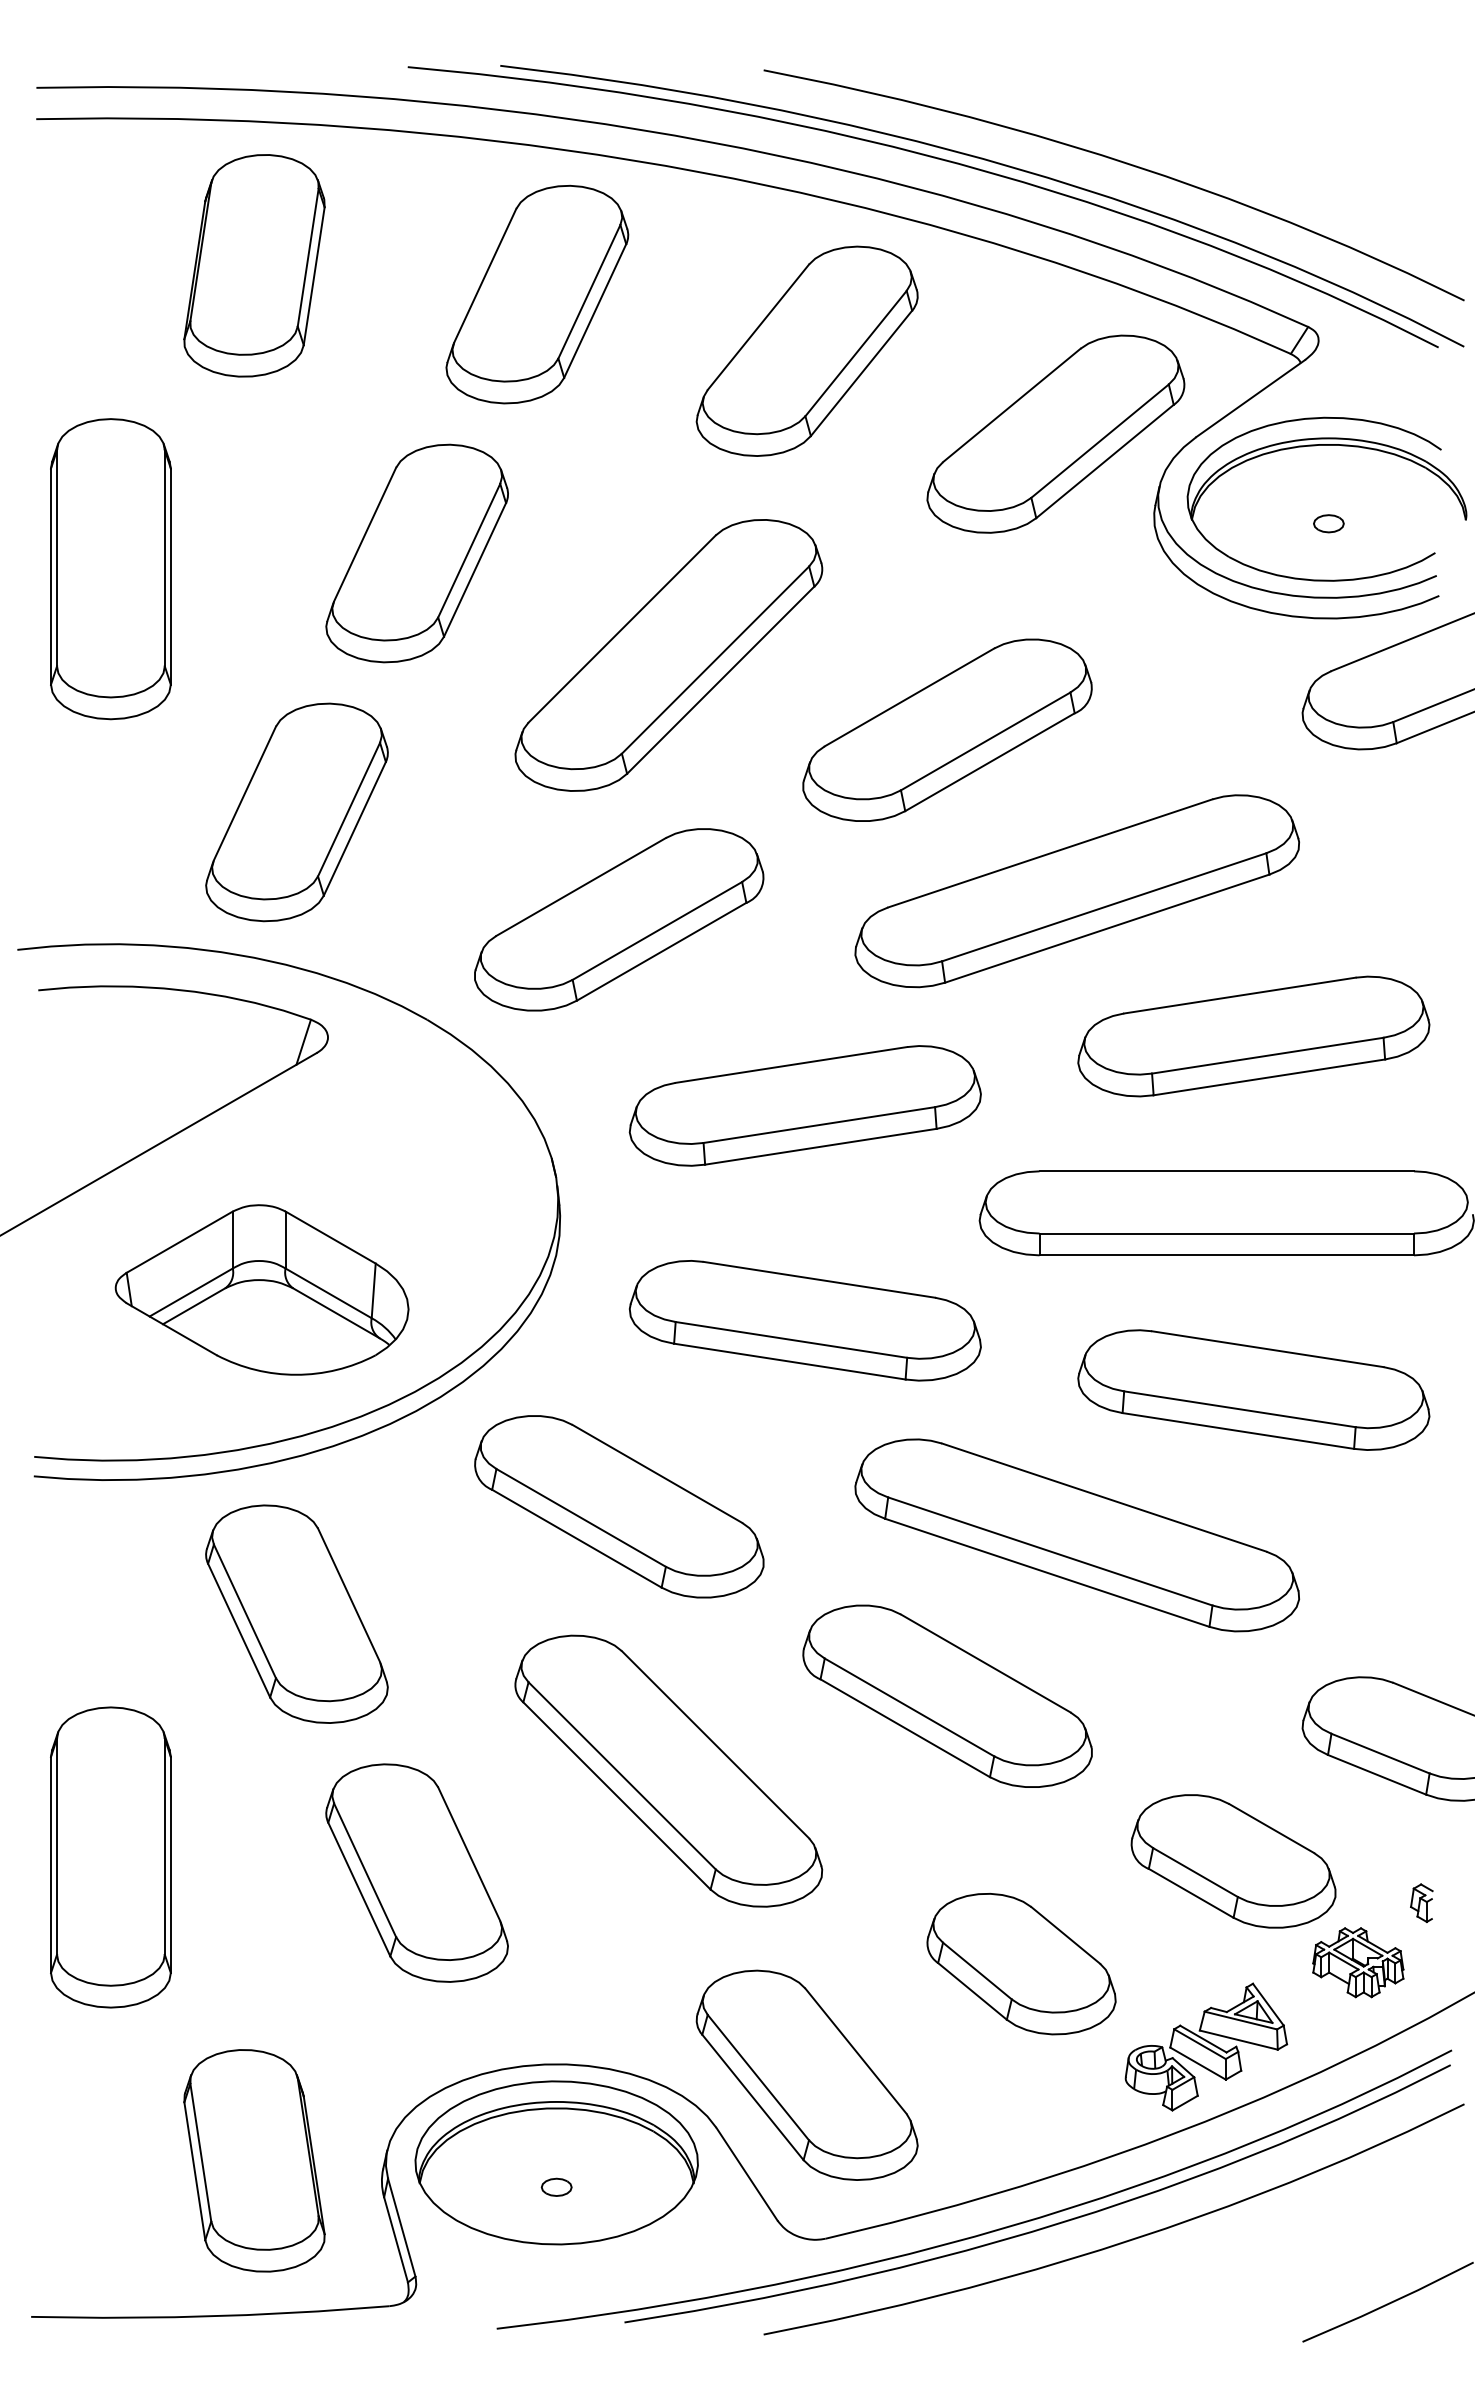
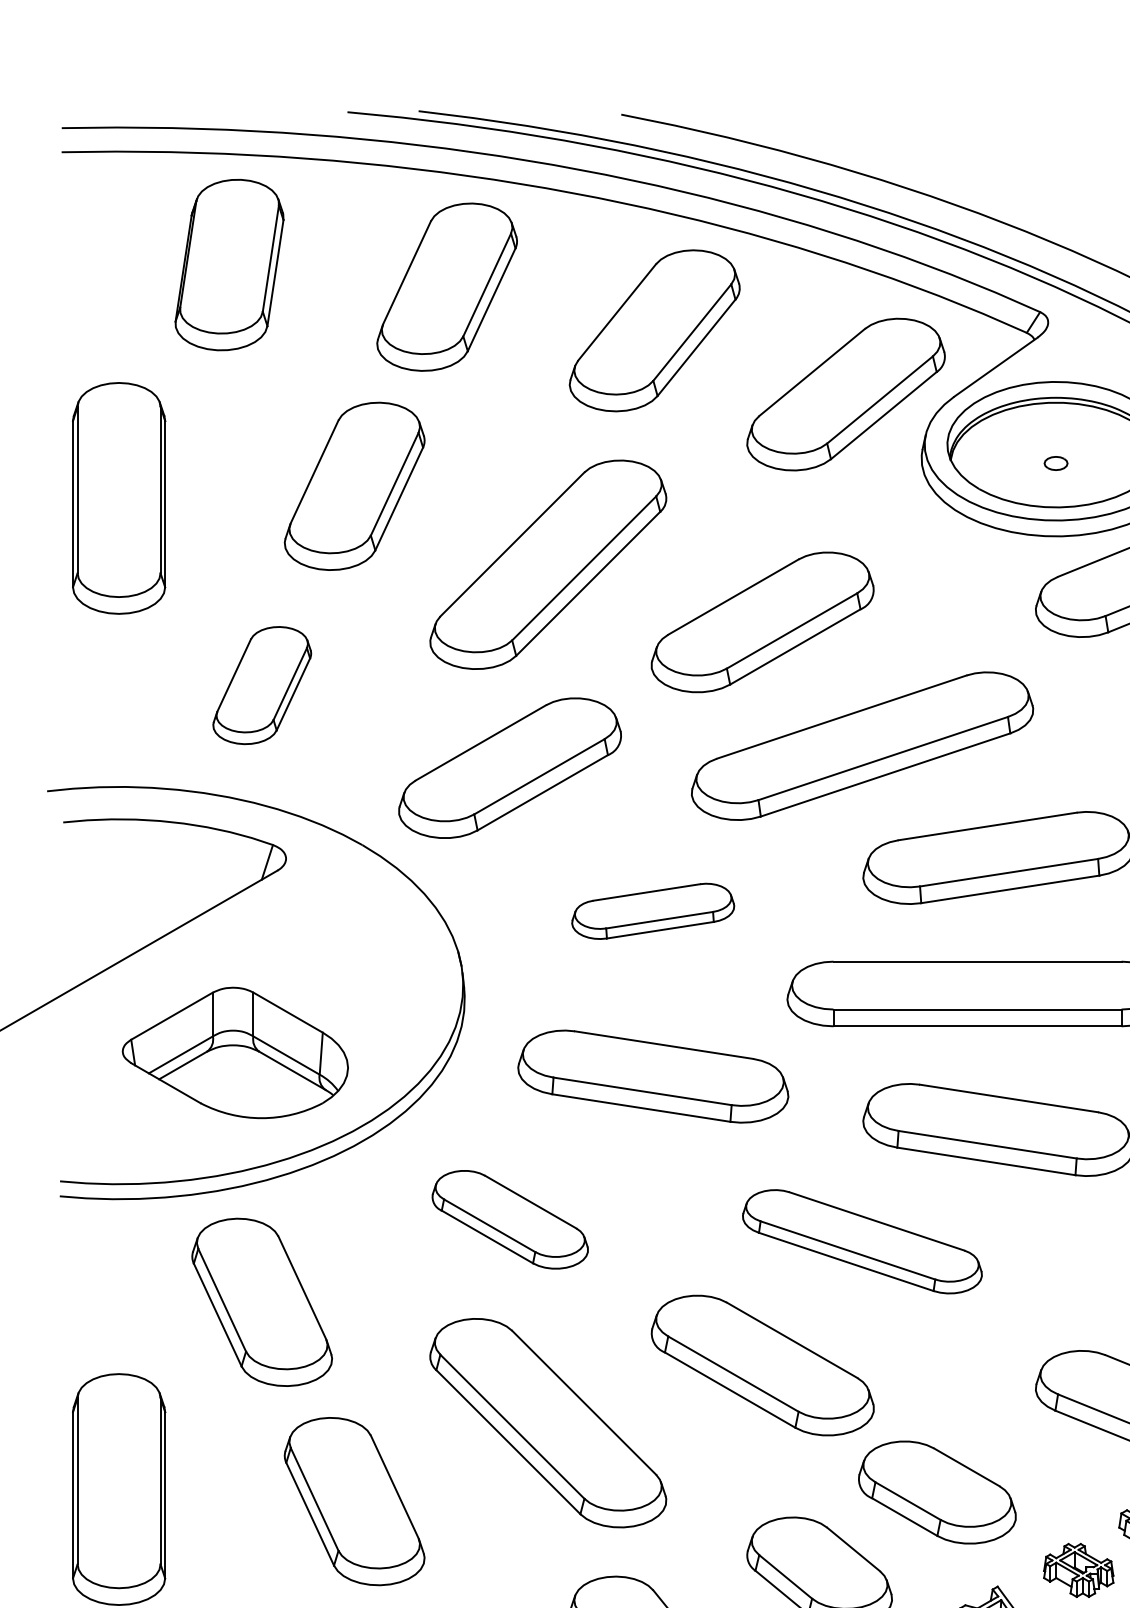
part: (296, 812) -> (261, 685), size x0.7
part: (804, 1105) -> (652, 911), size x0.6
part: (619, 1506) -> (510, 1219), size x0.7
part: (1076, 1535) -> (861, 1241), size x0.7
part: (1233, 1861) -> (937, 1492), moved

